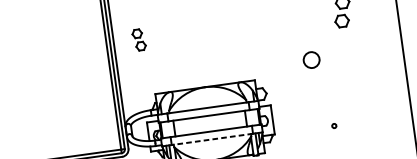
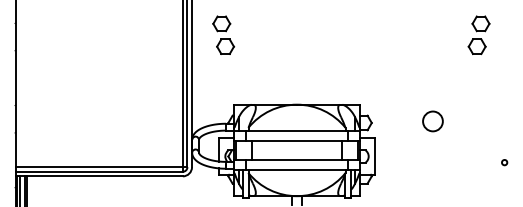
part: (138, 39) -> (223, 34), size x1.43
circle: (311, 60) -> (432, 121), moved
circle: (334, 125) -> (504, 162), moved
line: (212, 139) -> (296, 170), dashed -> solid

